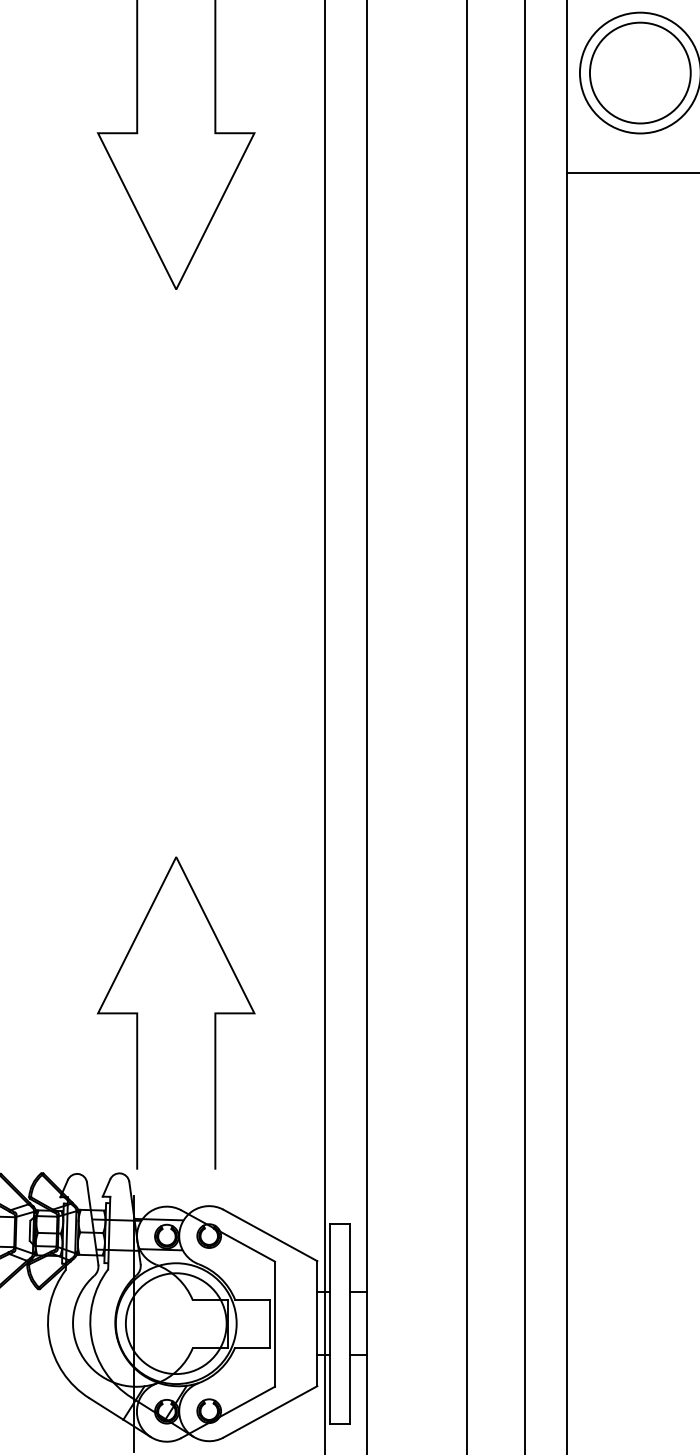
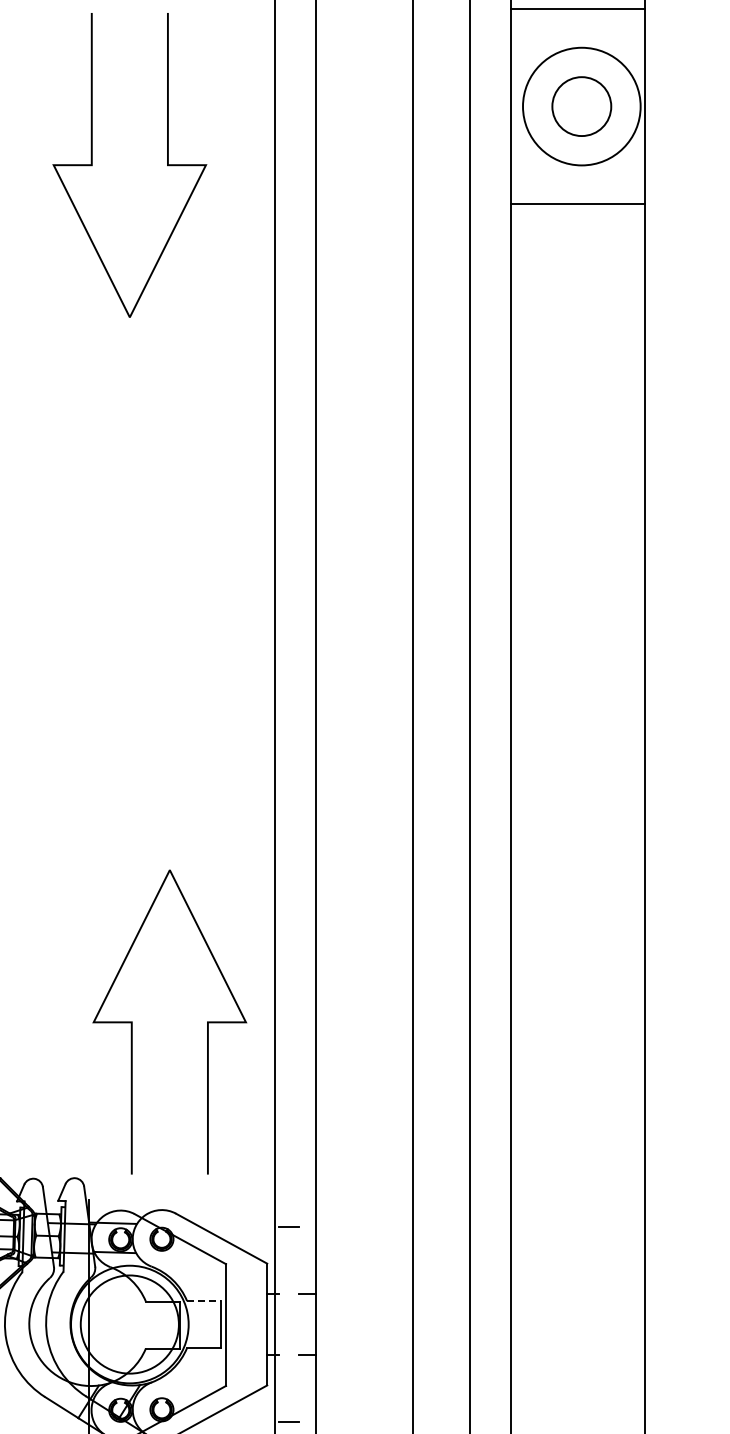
circle: (640, 72) -> (581, 106), size x0.6
curve: (137, 1012) -> (132, 1021), moved
line: (252, 1300) -> (204, 1301), solid -> dashed
line: (329, 1323) -> (279, 1324), removed
line: (349, 1323) -> (298, 1324), removed

